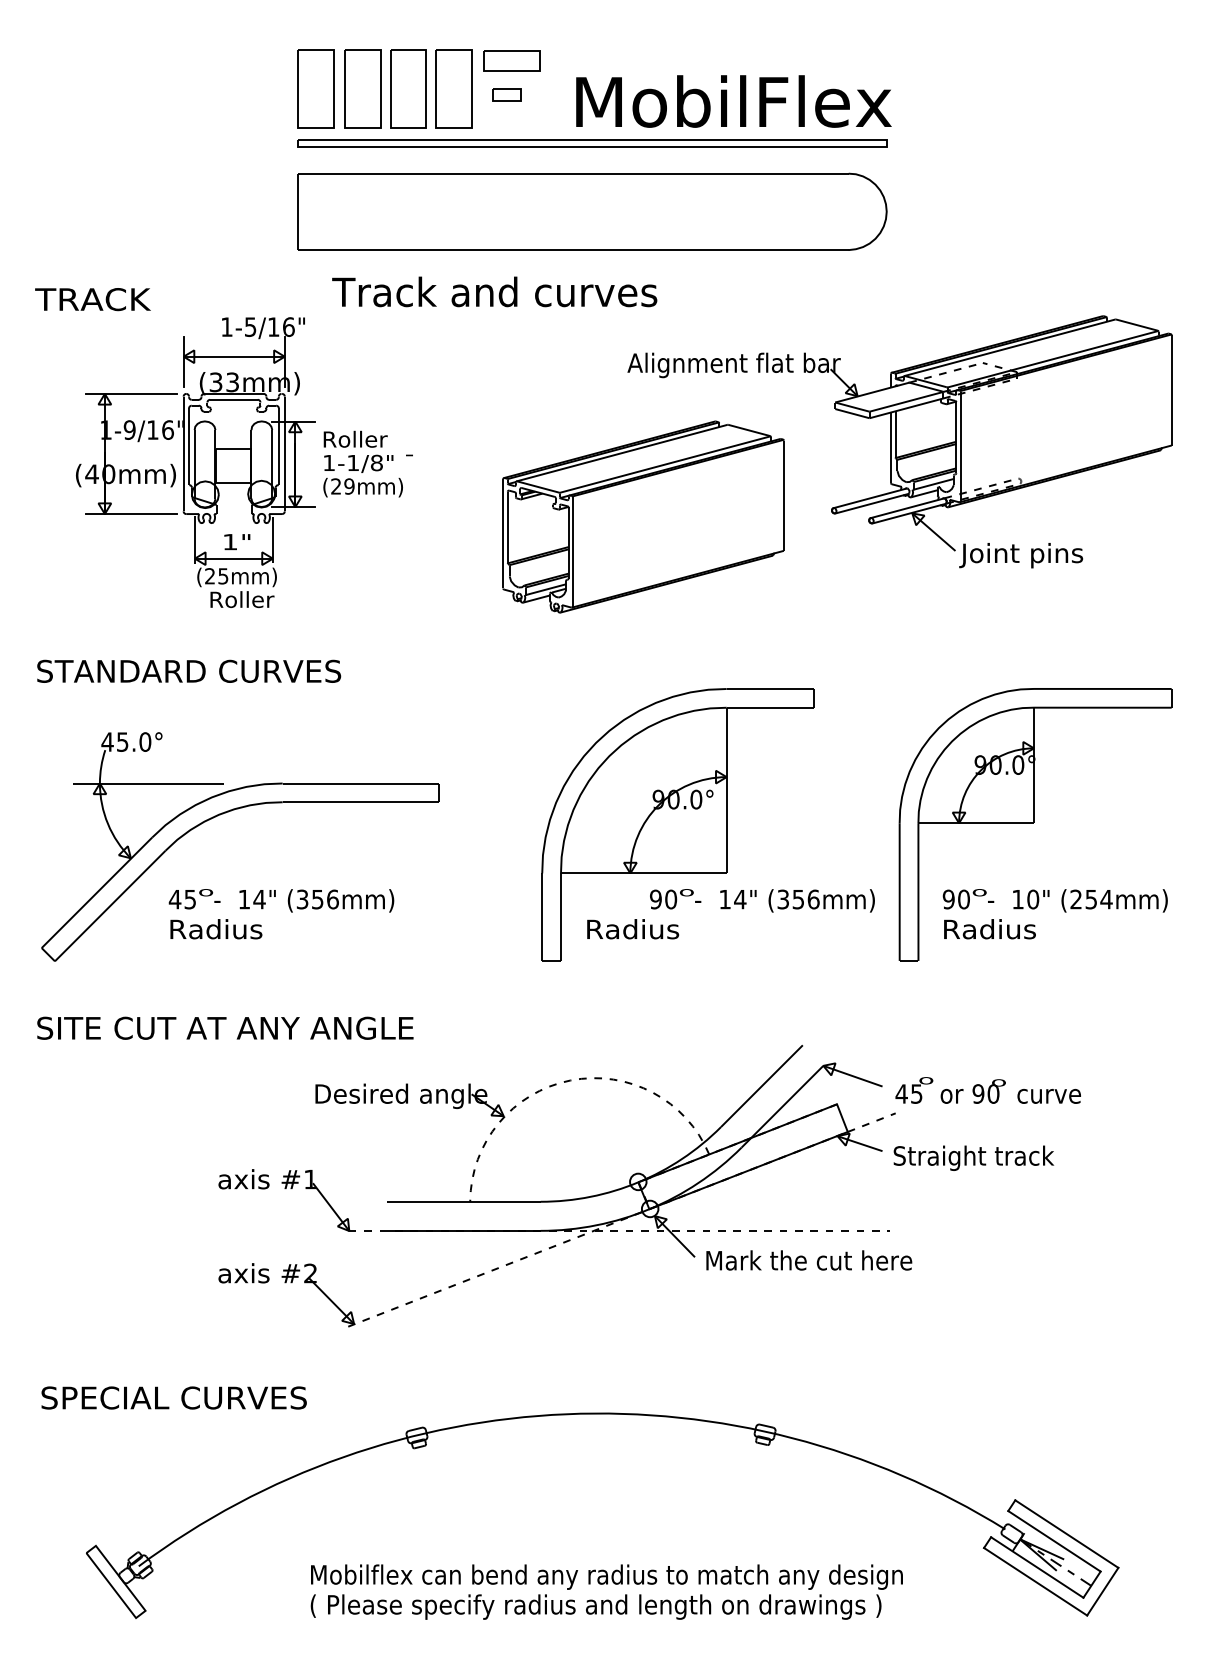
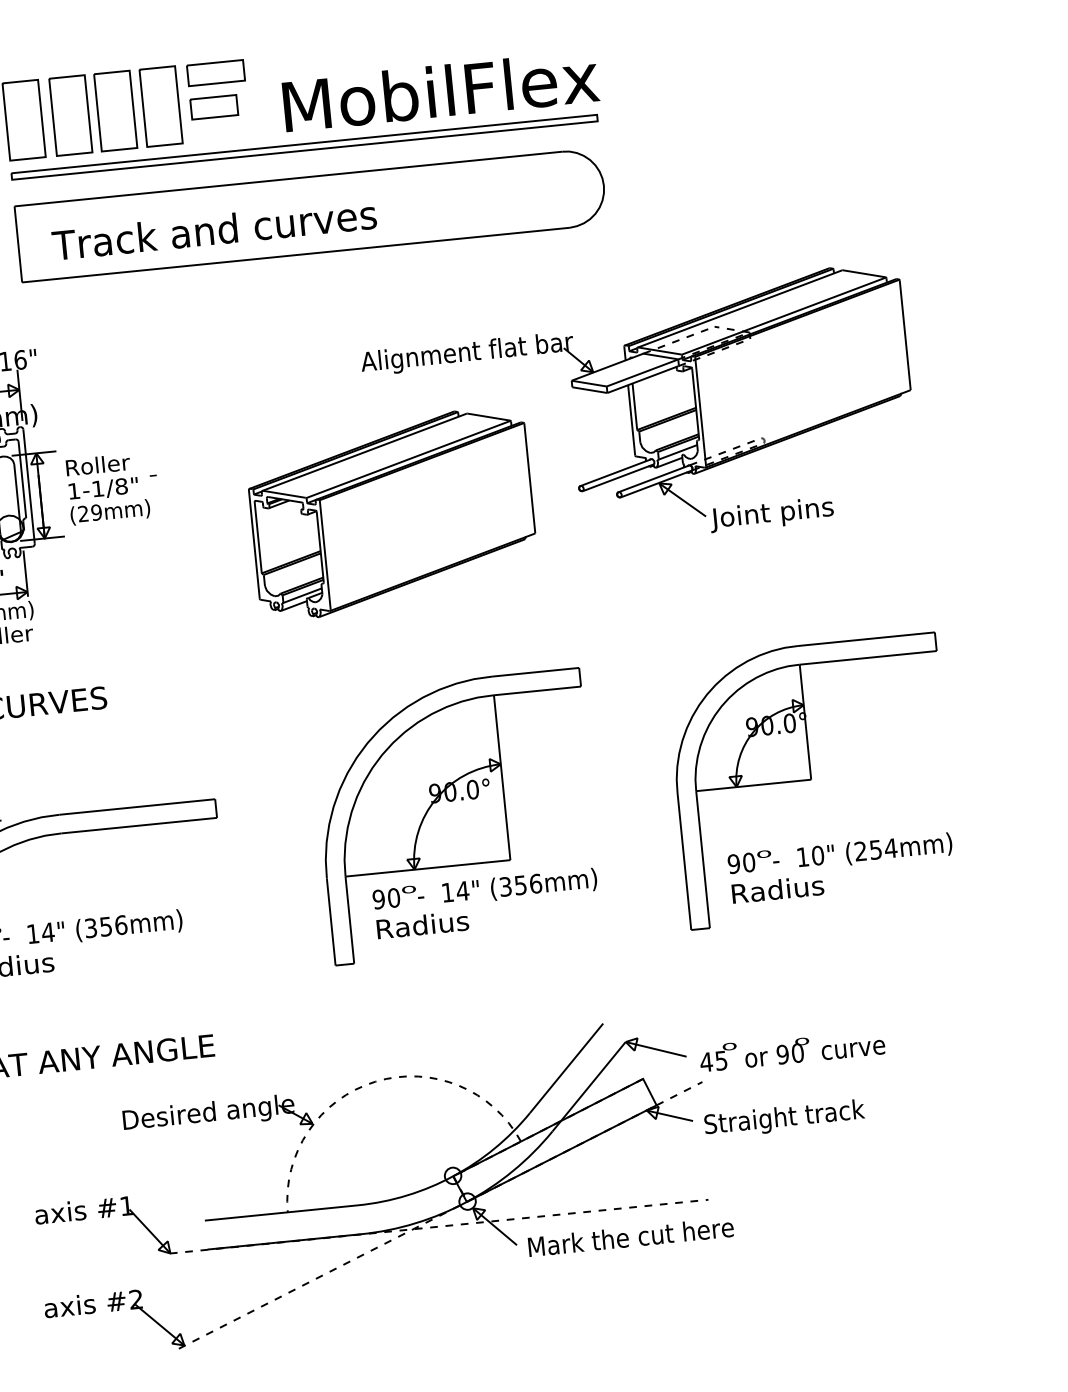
part: (506, 94) -> (213, 106), size x1.67
text: (494, 291) -> (214, 229), moved
text: (762, 900) -> (485, 889), moved

